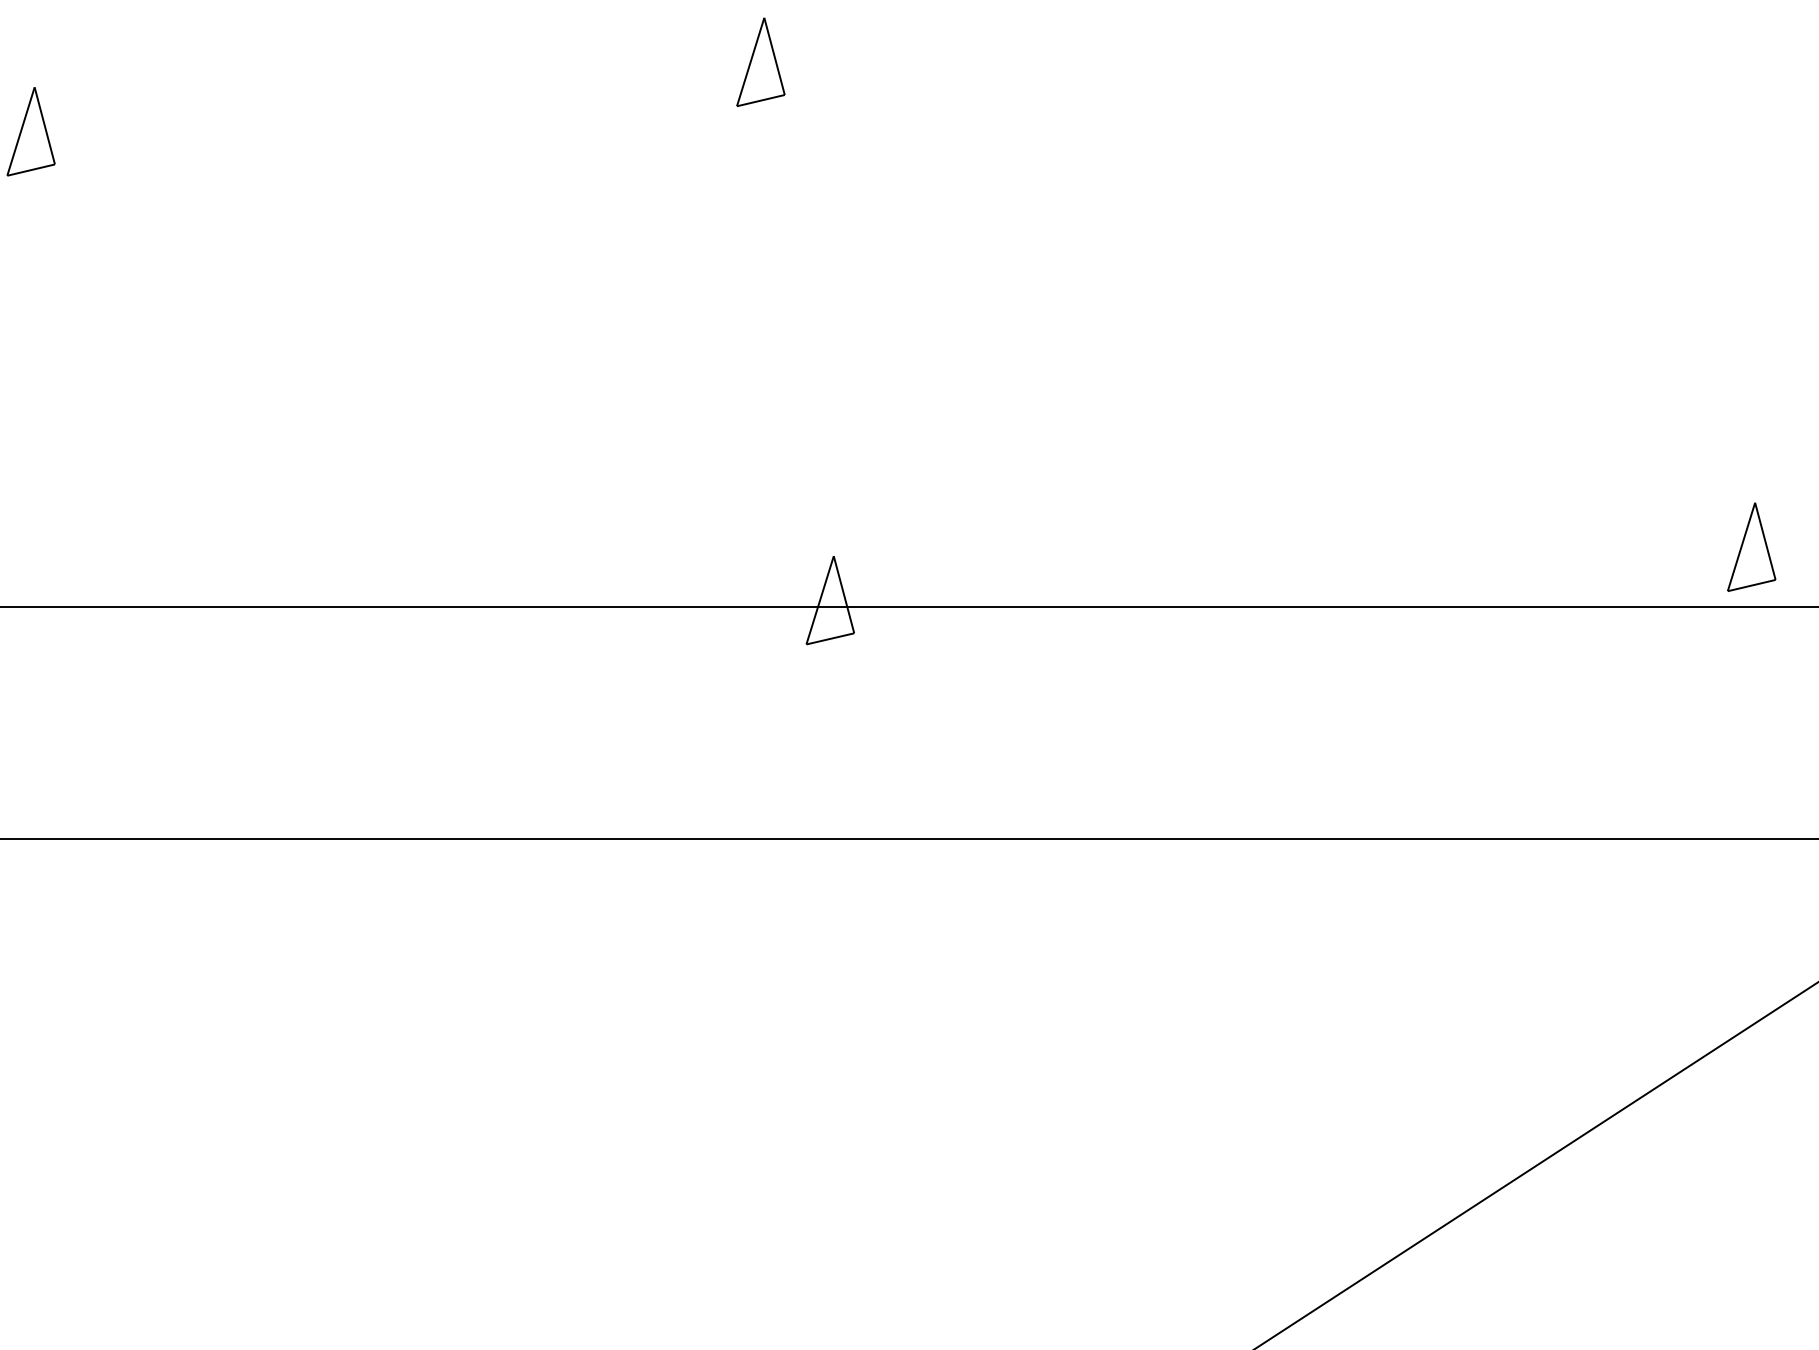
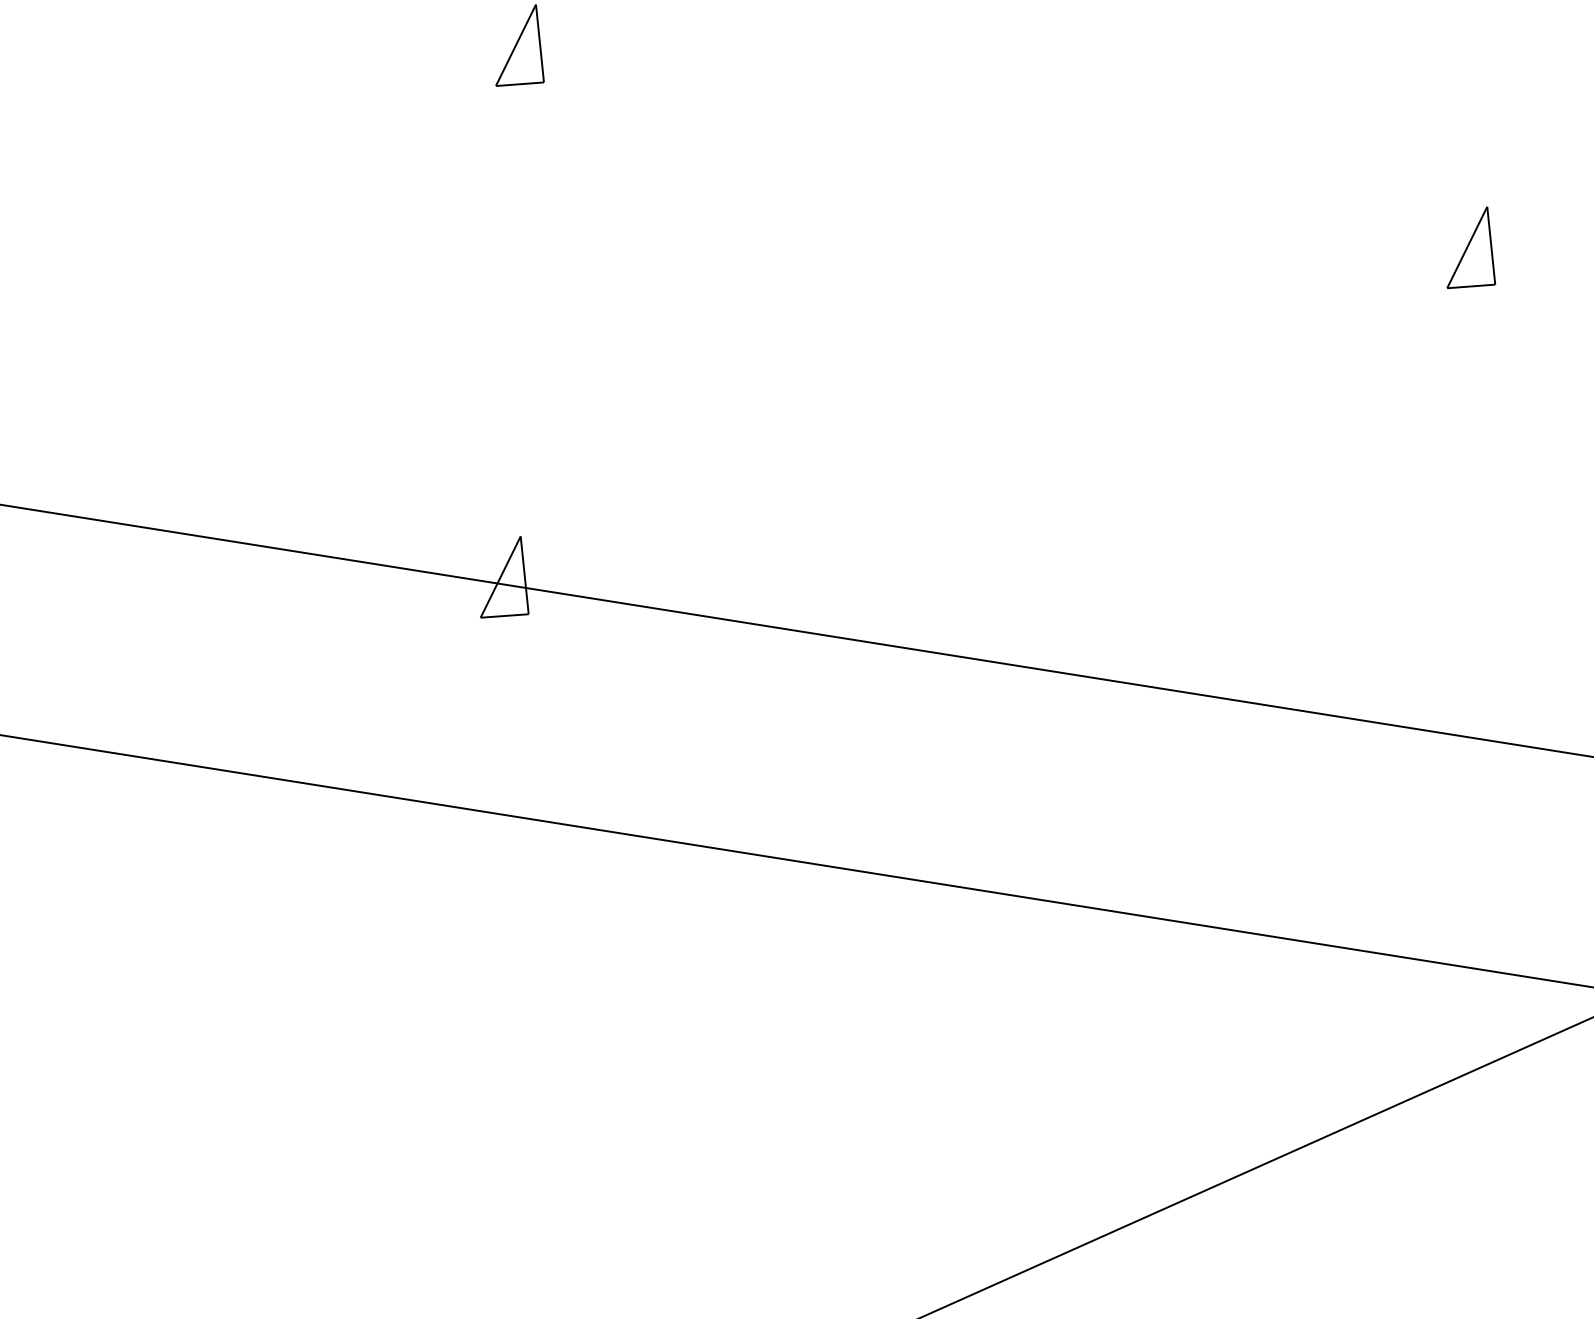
part: (1751, 546) -> (1477, 248), moved

